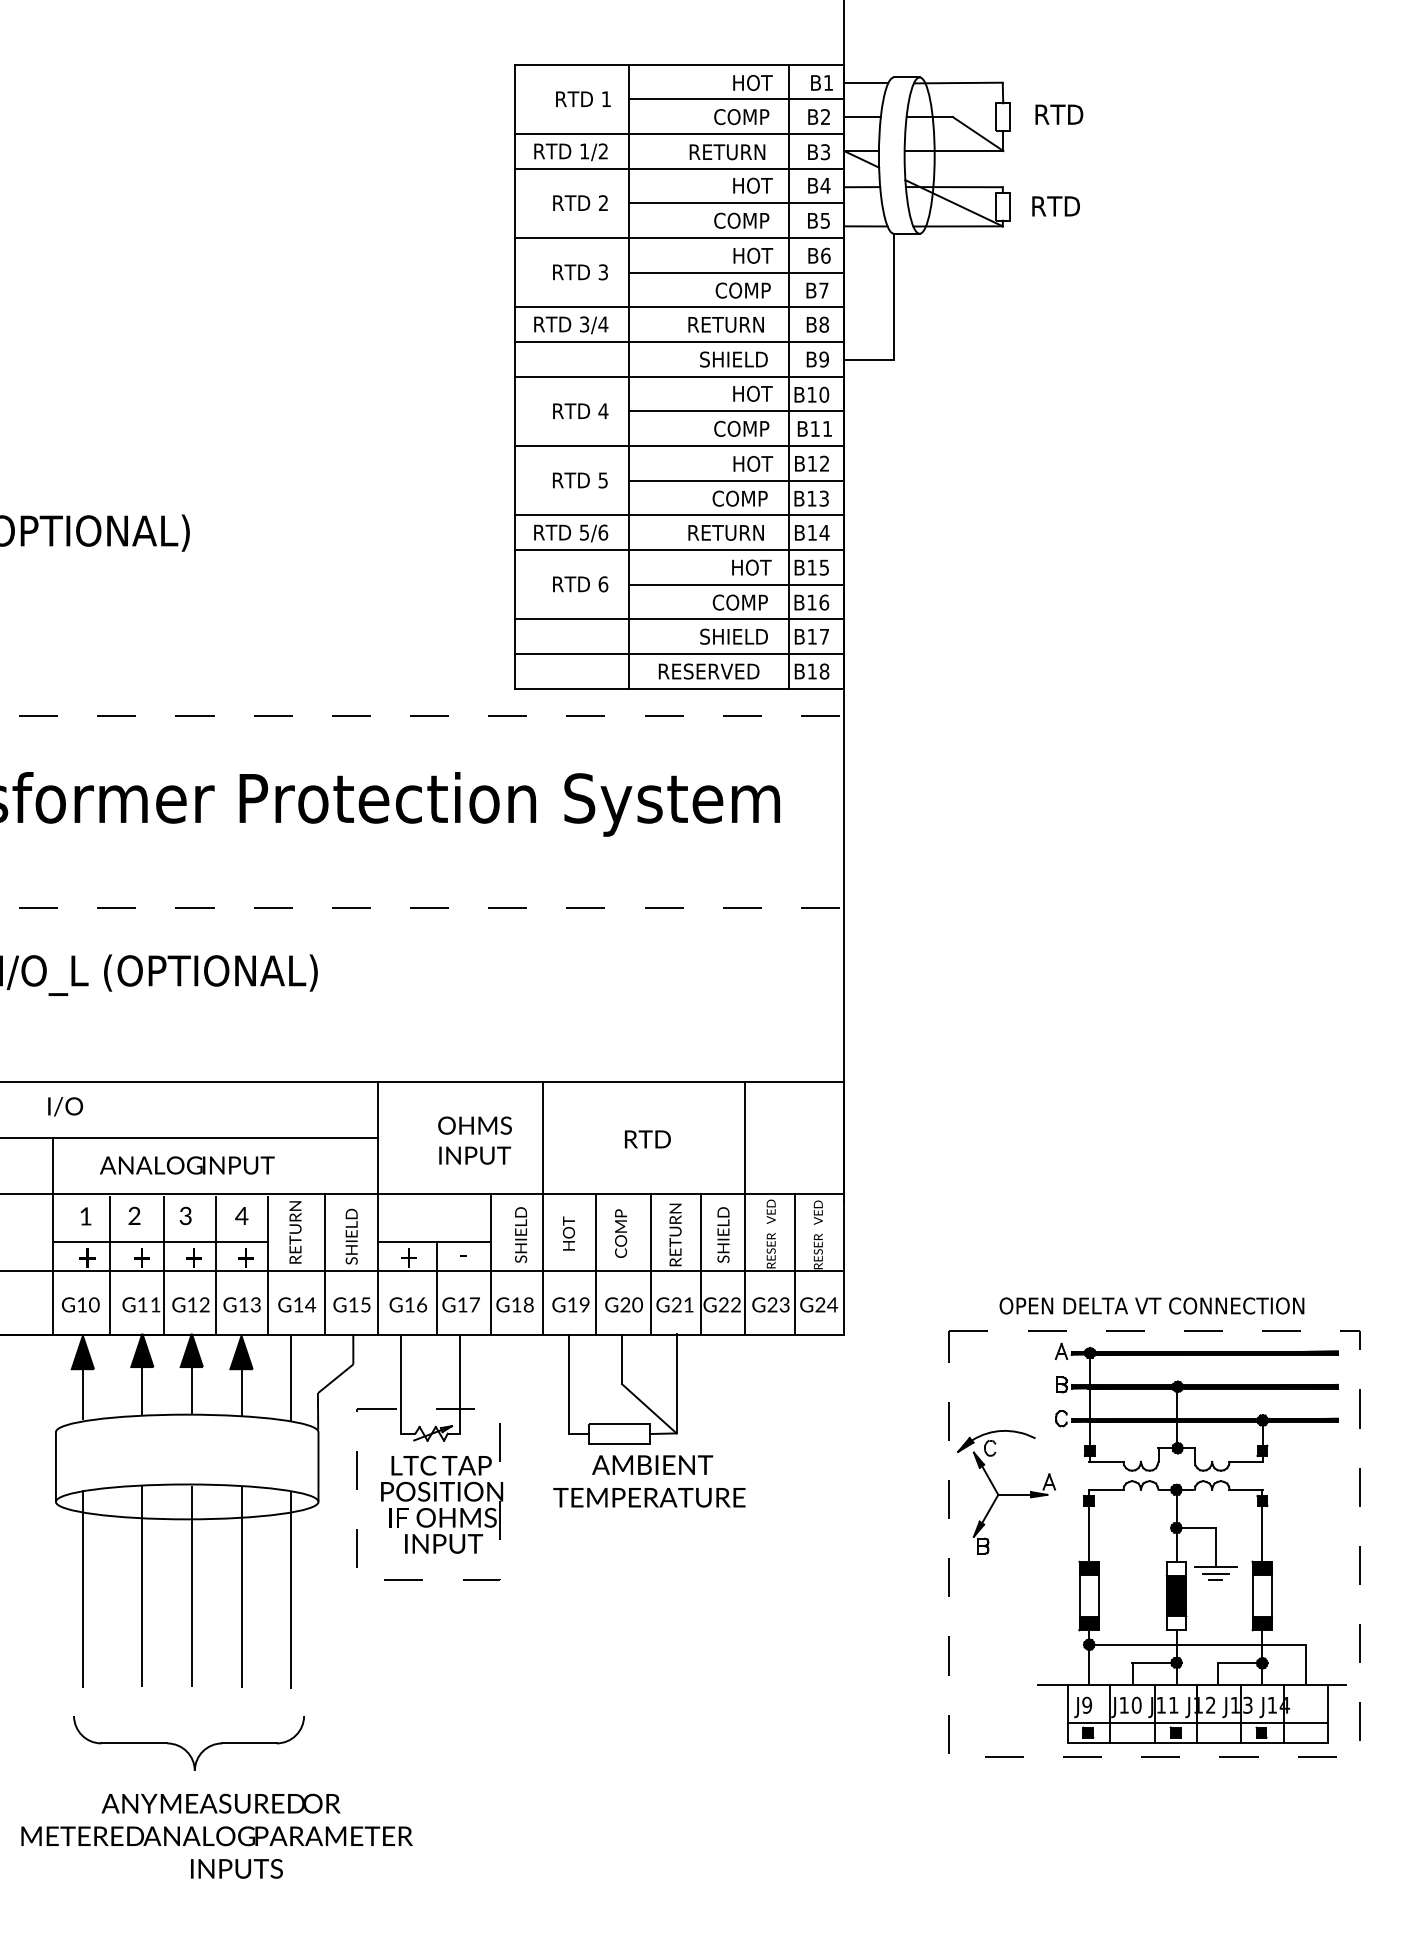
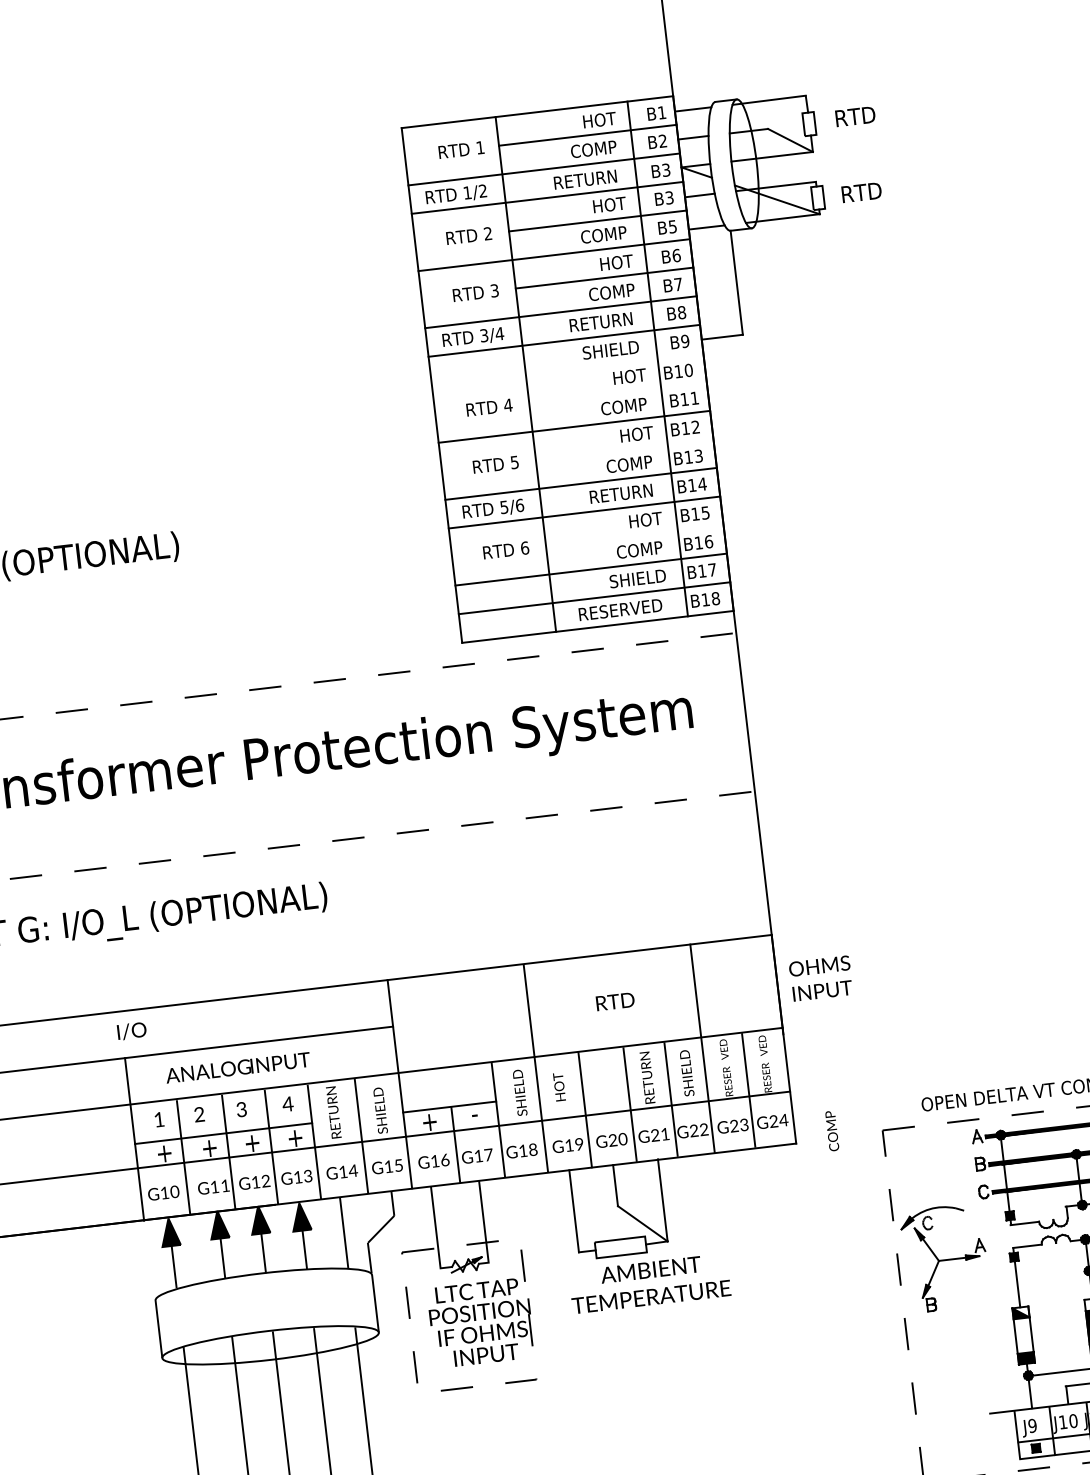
text: (825, 185) -> (669, 197), B4 -> B3
line: (679, 376) -> (567, 369), removed
line: (736, 411) -> (618, 392), removed
line: (736, 480) -> (624, 449), removed
line: (736, 584) -> (634, 535), removed
text: (474, 1140) -> (820, 978), moved
text: (621, 1233) -> (832, 1130), moved
fill: (1088, 1568) -> (1020, 1312), removed

